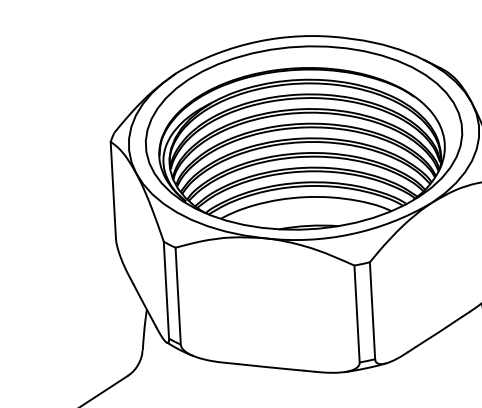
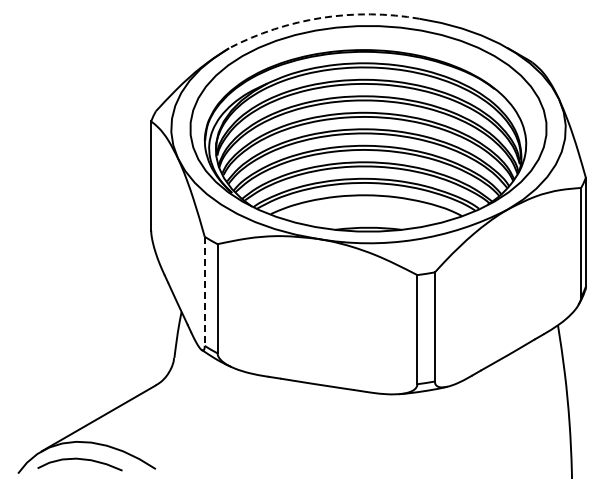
arc: (256, 41) -> (321, 17), solid -> dashed
line: (166, 290) -> (204, 291), solid -> dashed

